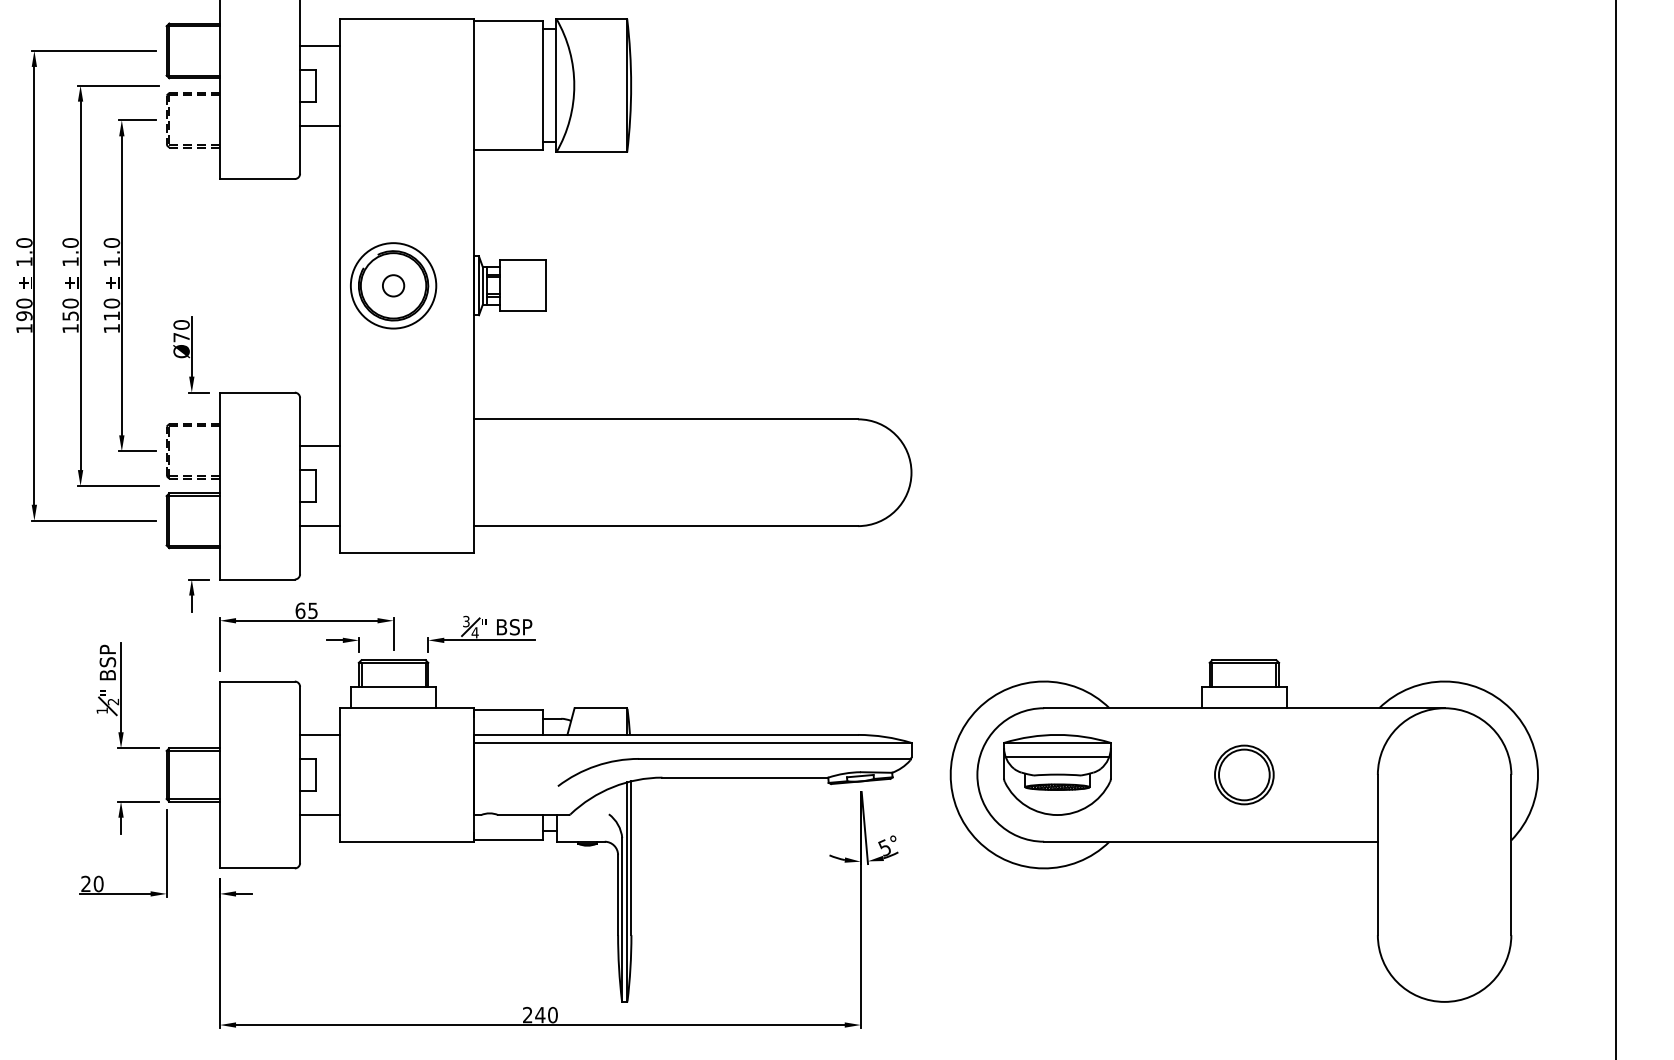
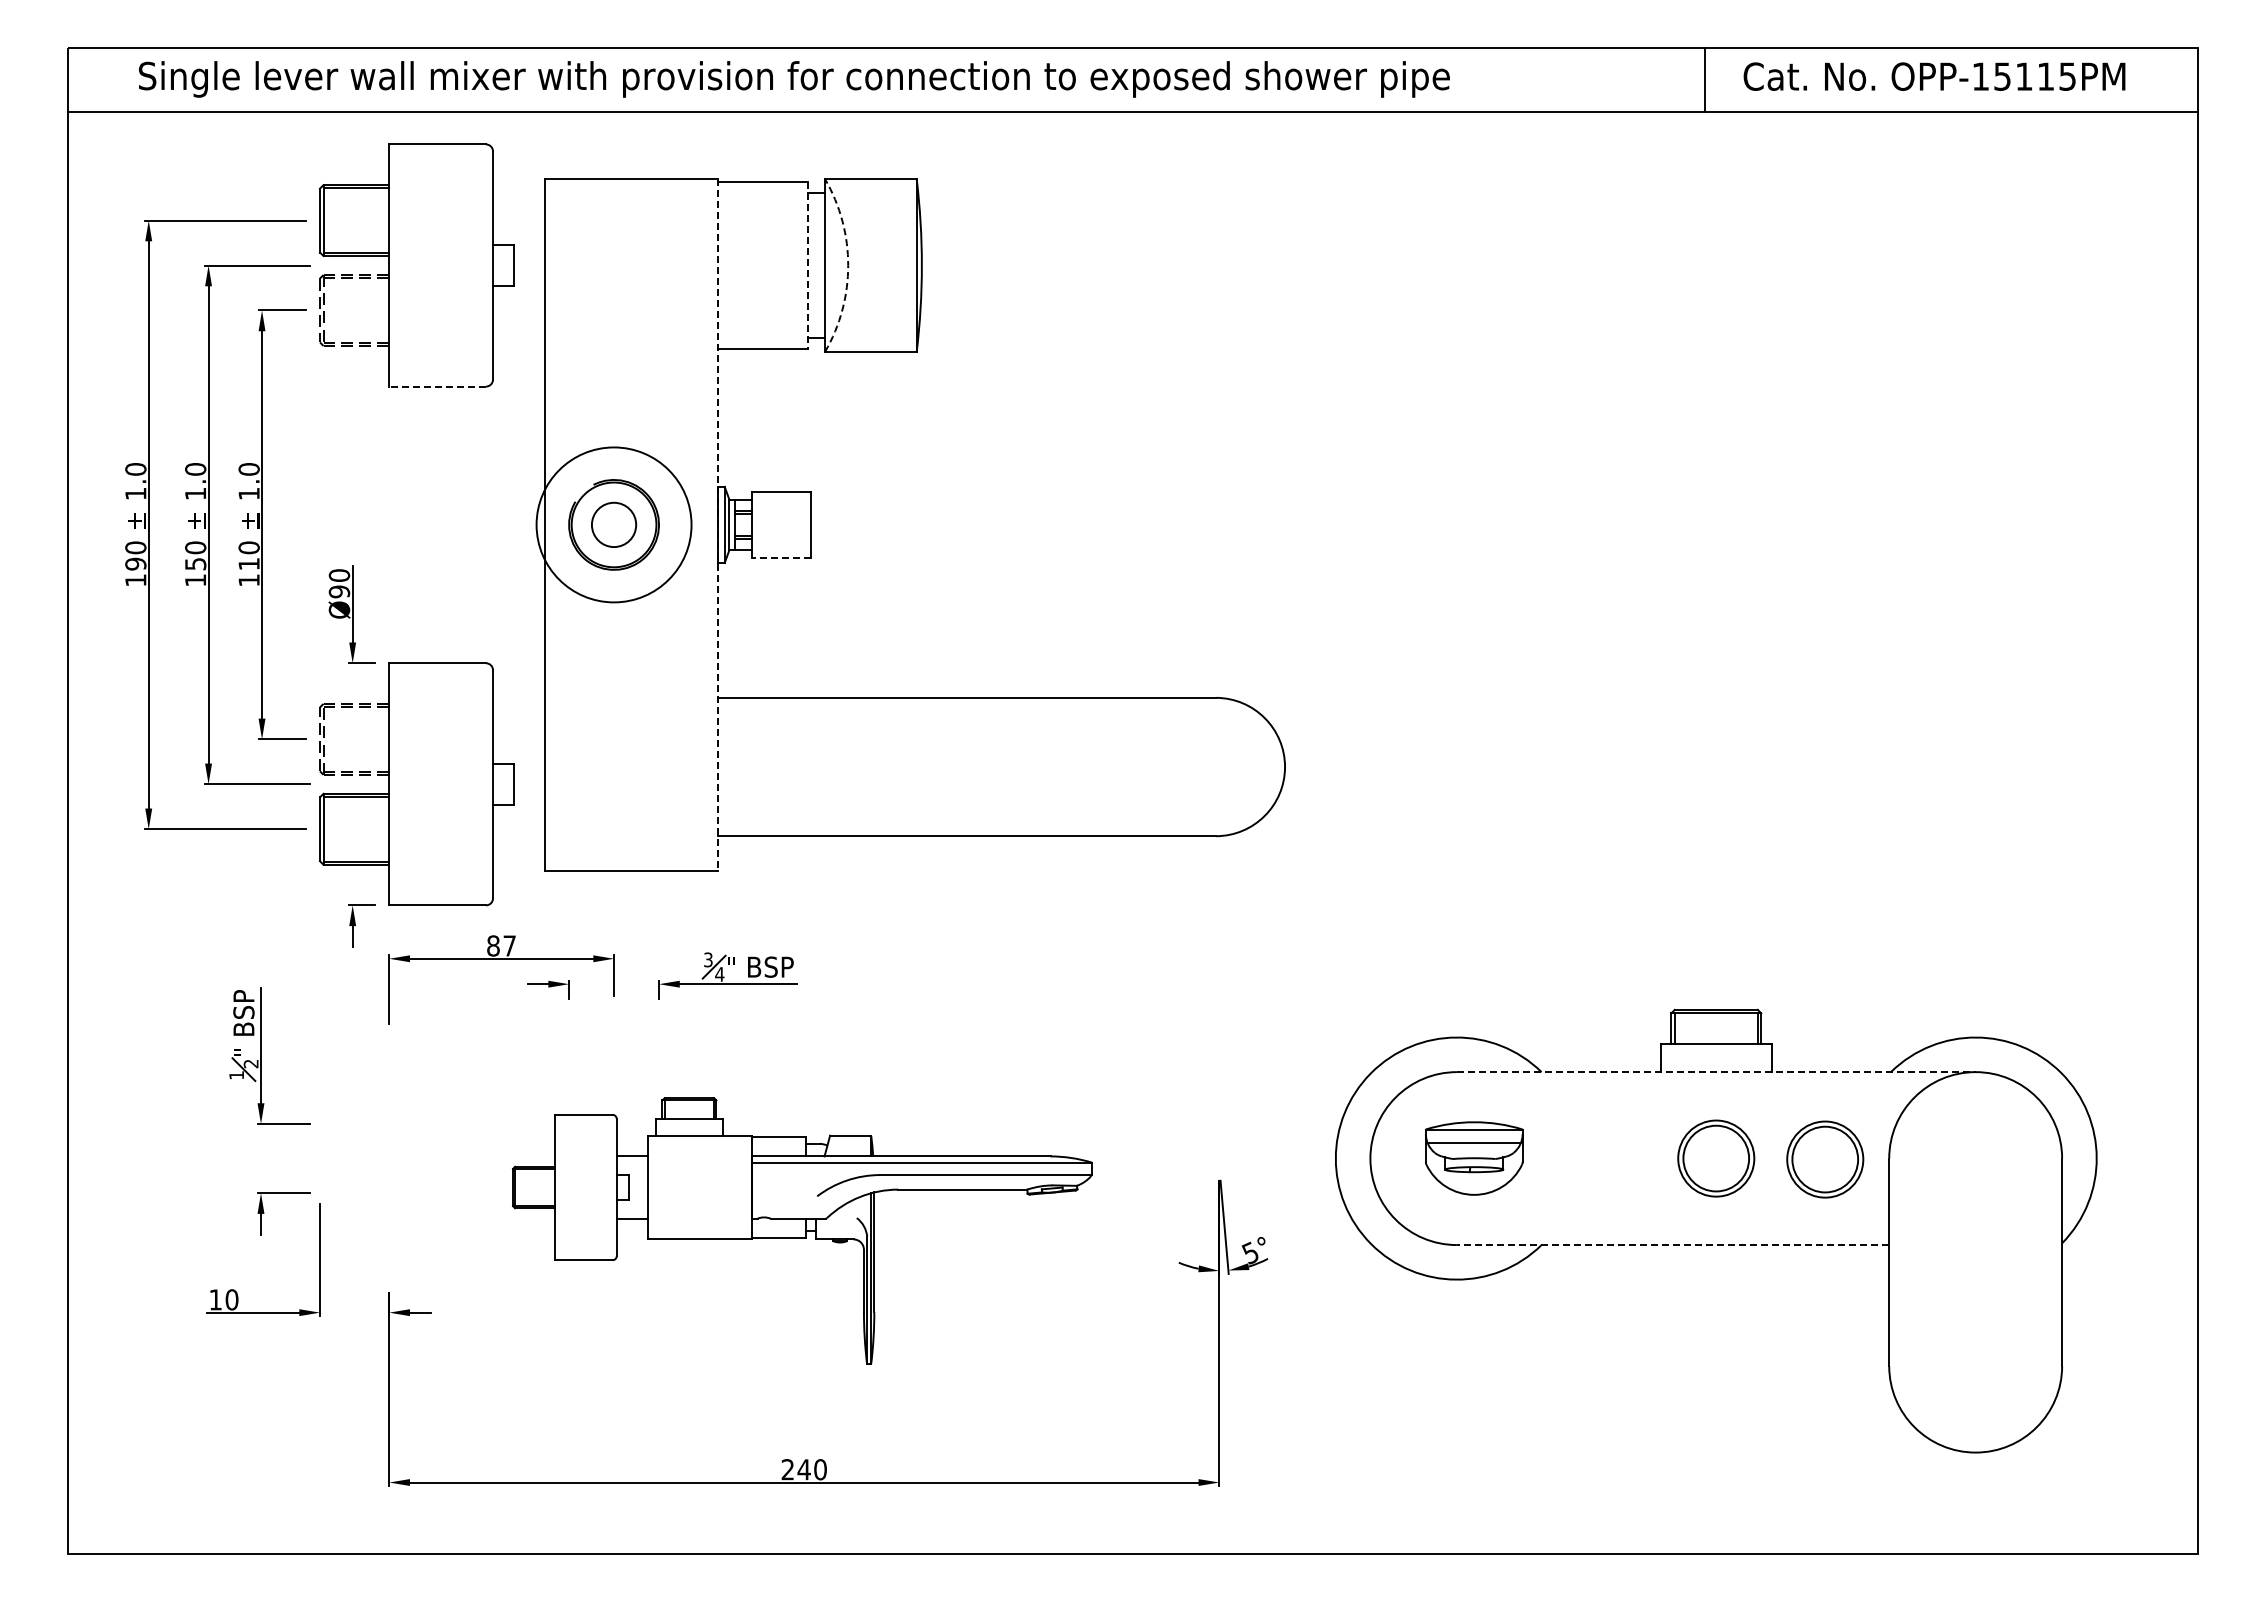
line: (319, 45) -> (518, 213), removed
line: (542, 85) -> (807, 265), solid -> dashed
arc: (574, 85) -> (848, 265), solid -> dashed
line: (319, 125) -> (518, 317), removed
line: (257, 179) -> (437, 386), solid -> dashed
circle: (393, 285) -> (613, 524), size x1.4
circle: (393, 285) -> (613, 524), size x1.6
line: (473, 285) -> (717, 524), solid -> dashed
line: (522, 311) -> (781, 557), solid -> dashed
text: (181, 337) -> (339, 591), Ø70 -> Ø90
line: (319, 446) -> (518, 732), removed
line: (319, 526) -> (518, 836), removed
text: (306, 610) -> (501, 945), 65 -> 87
line: (1244, 708) -> (1716, 1072), solid -> dashed
part: (1057, 774) -> (1474, 1158), size x0.7
part: (1328, 775) -> (1825, 1159), added
part: (539, 830) -> (802, 1230), size x0.6
line: (1210, 842) -> (1672, 1245), solid -> dashed
text: (85, 883) -> (215, 1299), 20 -> 10

